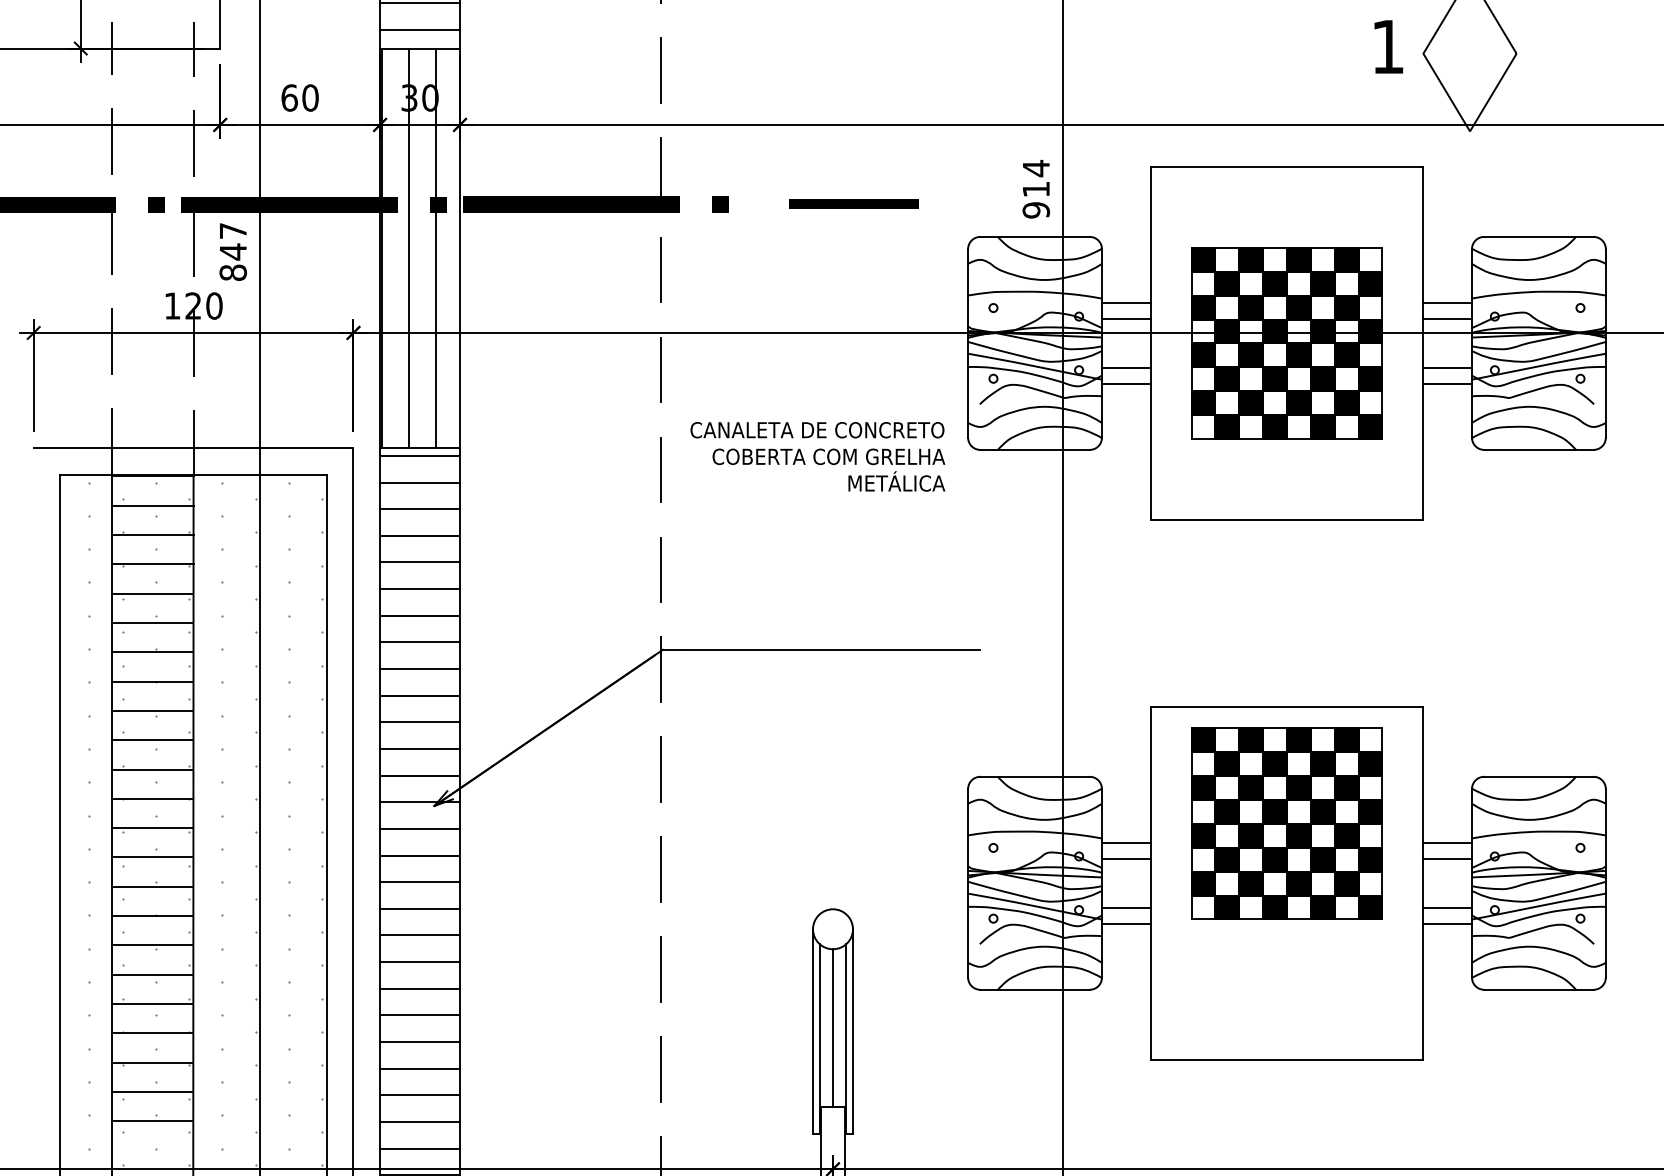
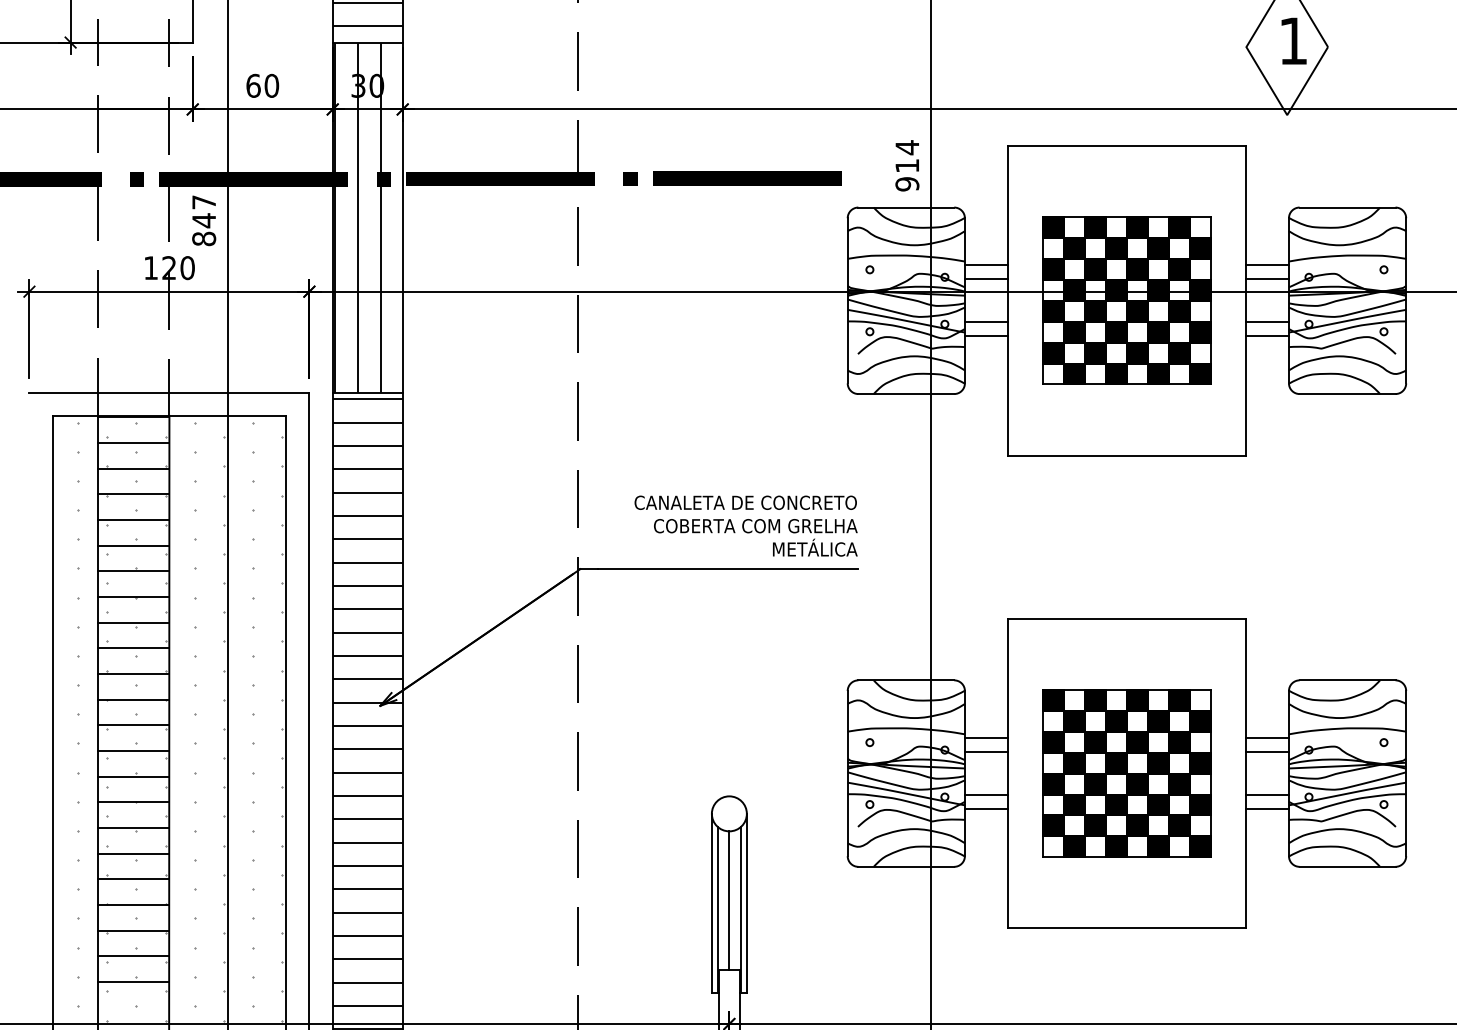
text: (1388, 46) -> (1293, 40), moved
part: (853, 203) -> (747, 178), size x1.67
text: (817, 456) -> (745, 525), moved
part: (1286, 823) -> (1126, 773), moved

